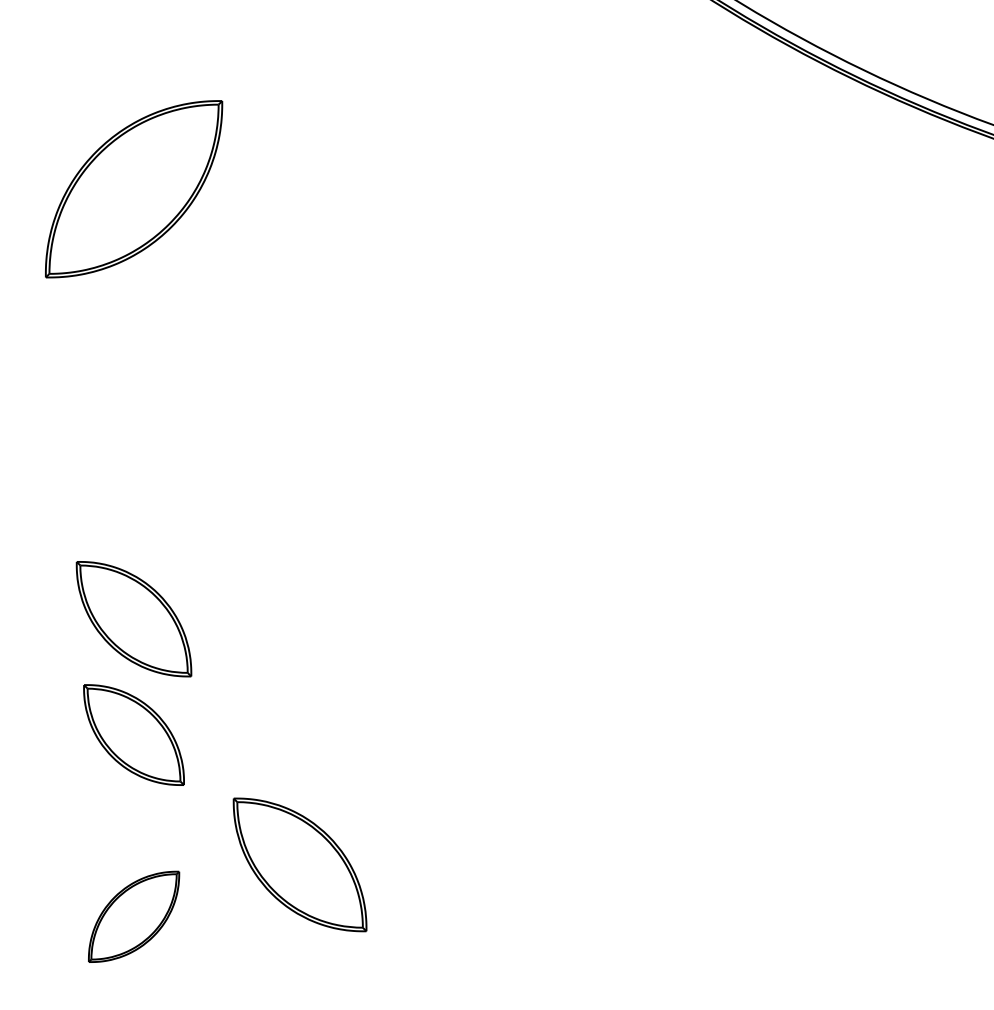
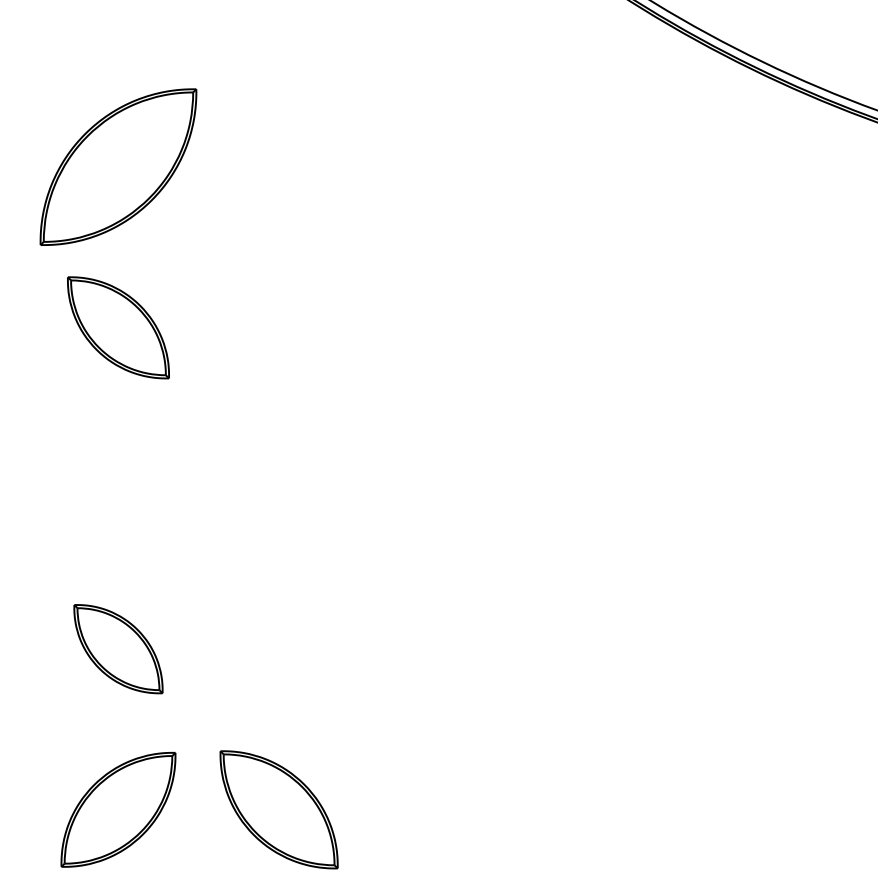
part: (134, 618) -> (118, 327), moved
part: (299, 864) -> (278, 809), moved
part: (134, 916) -> (118, 809), size x1.43

